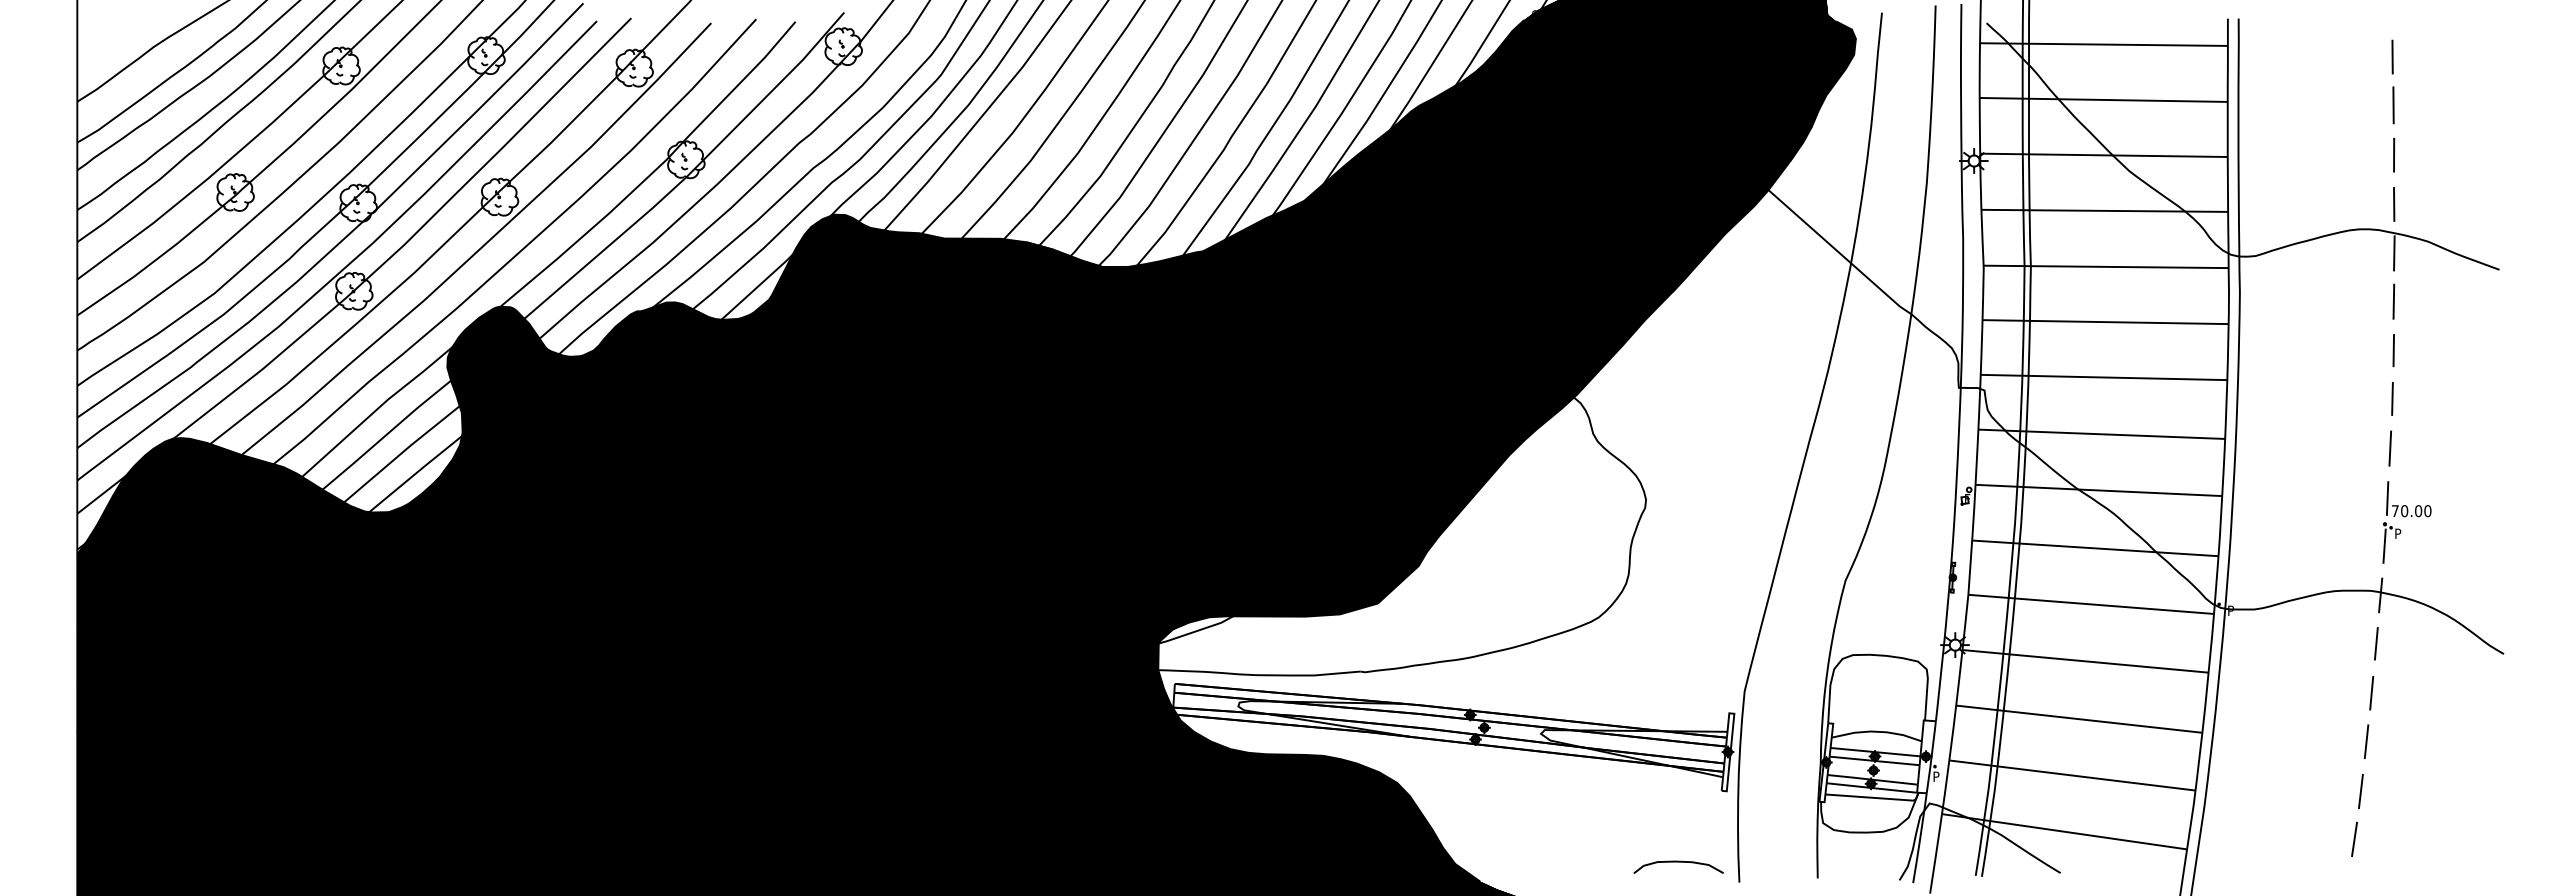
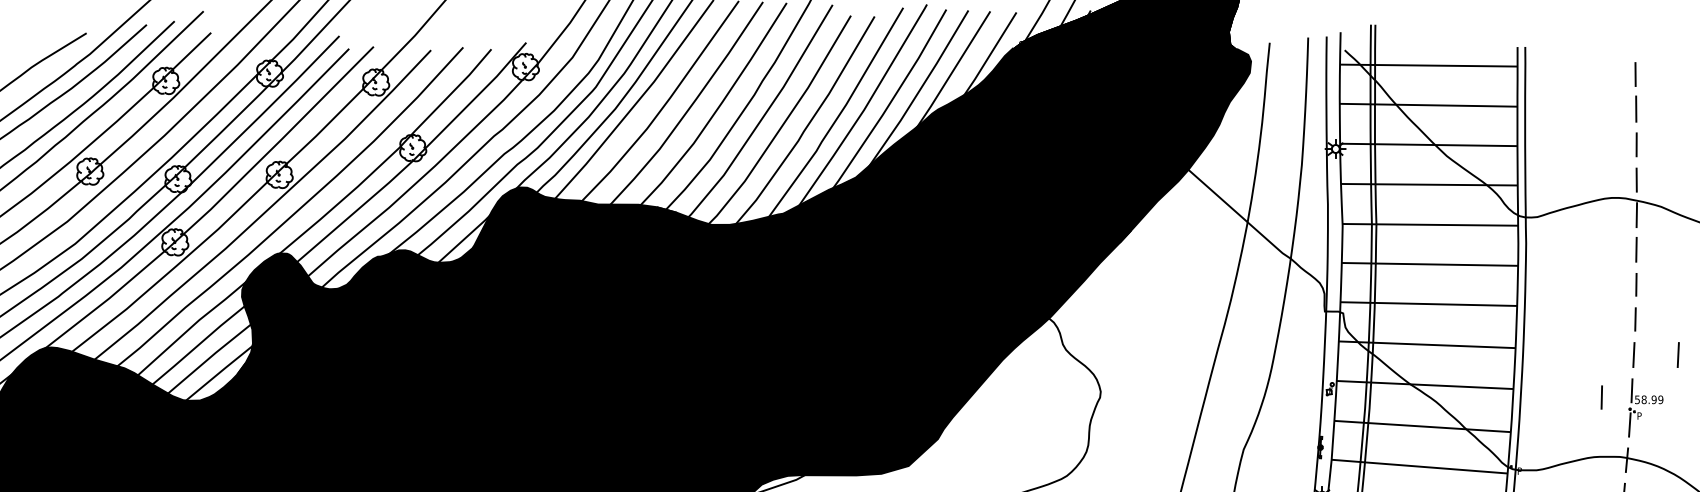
line: (2451, 448) -> (1677, 354), added
line: (2345, 507) -> (1601, 397), added
text: (2411, 511) -> (1649, 400), 70.00 -> 58.99

